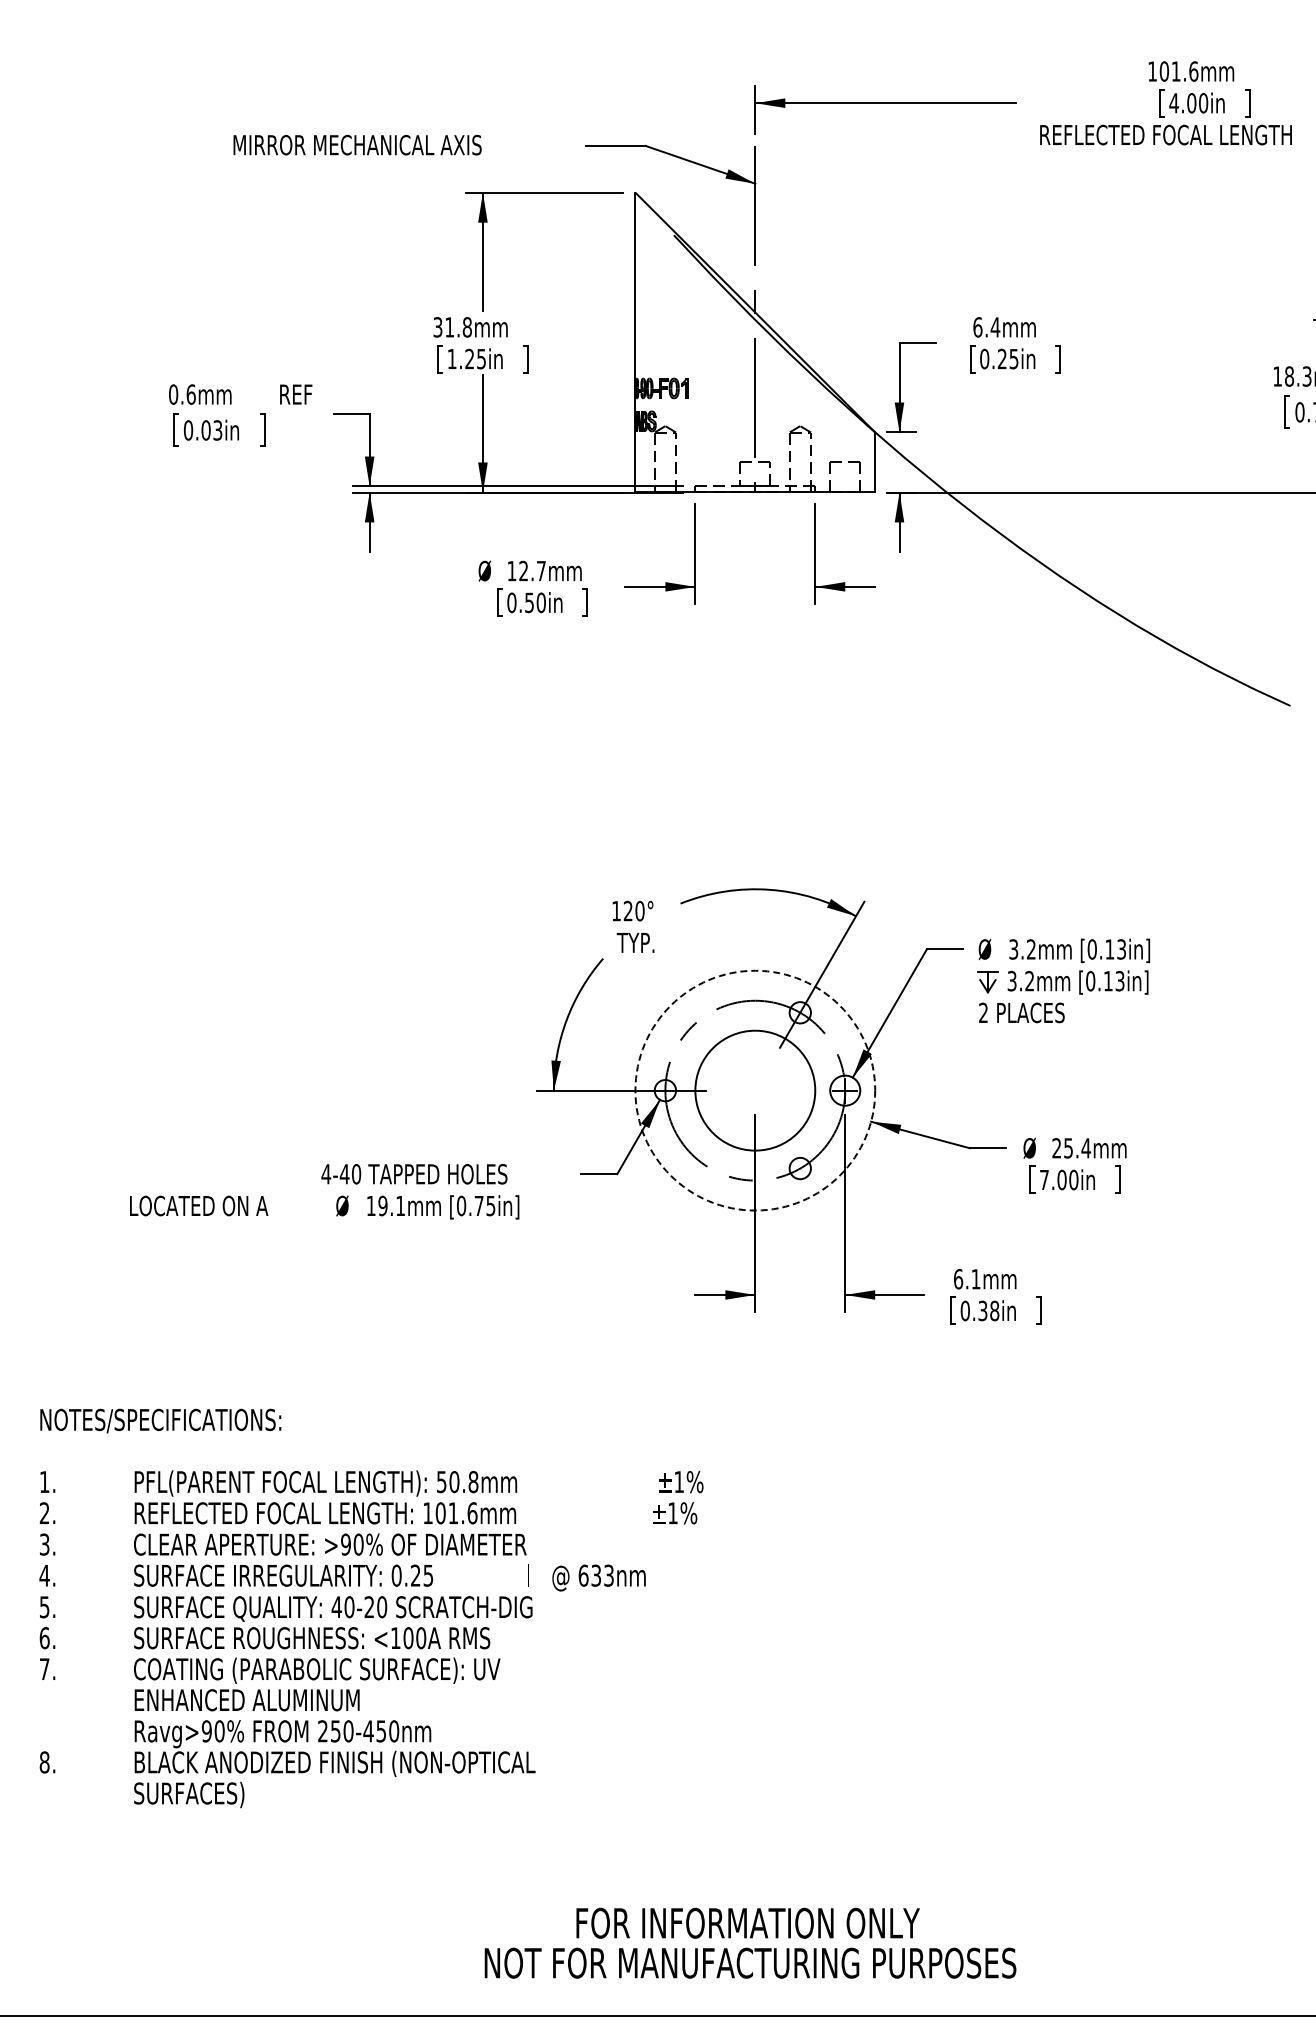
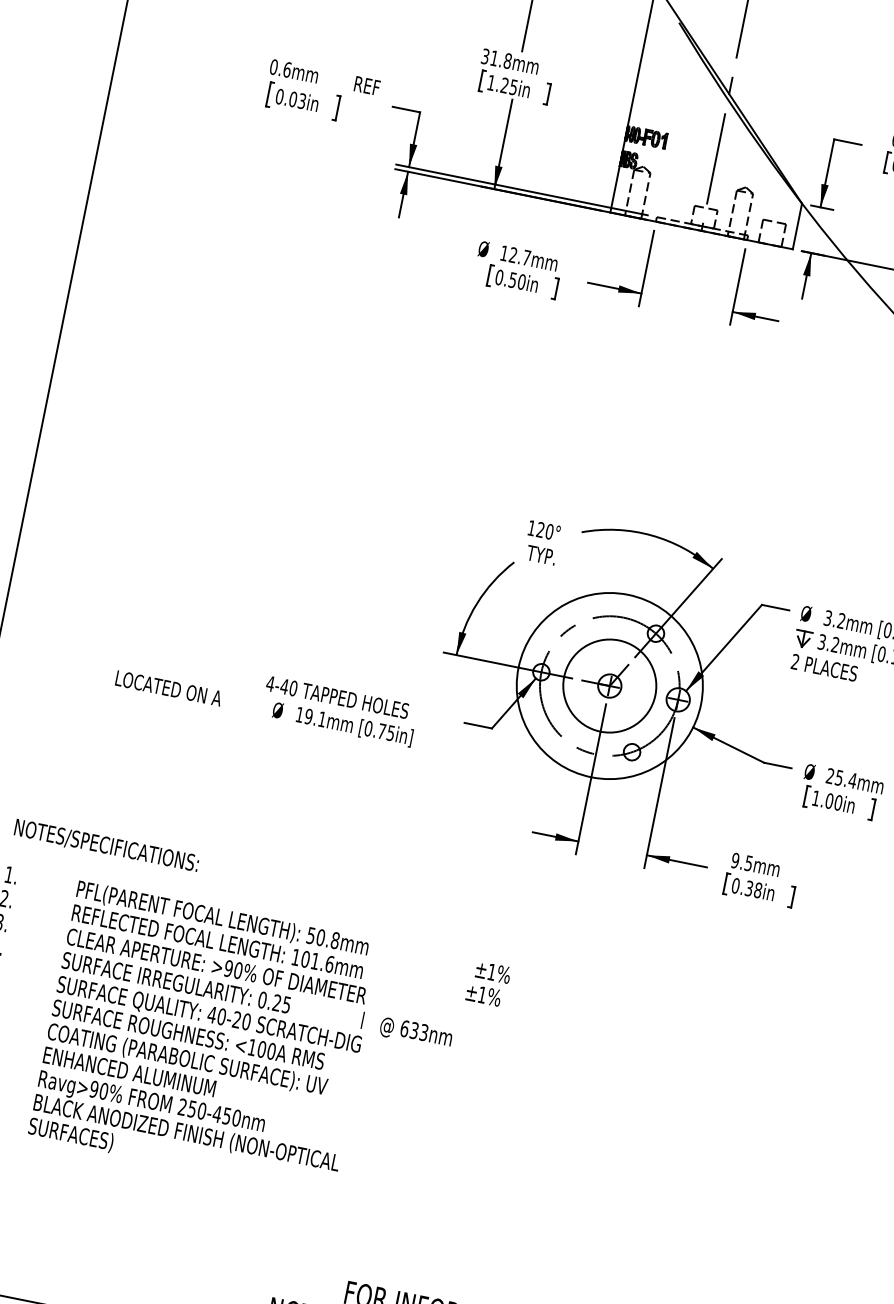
part: (746, 1082) -> (604, 678), added
circle: (755, 1090) -> (609, 685), dashed -> solid
text: (1044, 1179) -> (816, 798), 7.00in -> 1.00in
text: (966, 1279) -> (741, 862), 6.1mm -> 9.5mm

